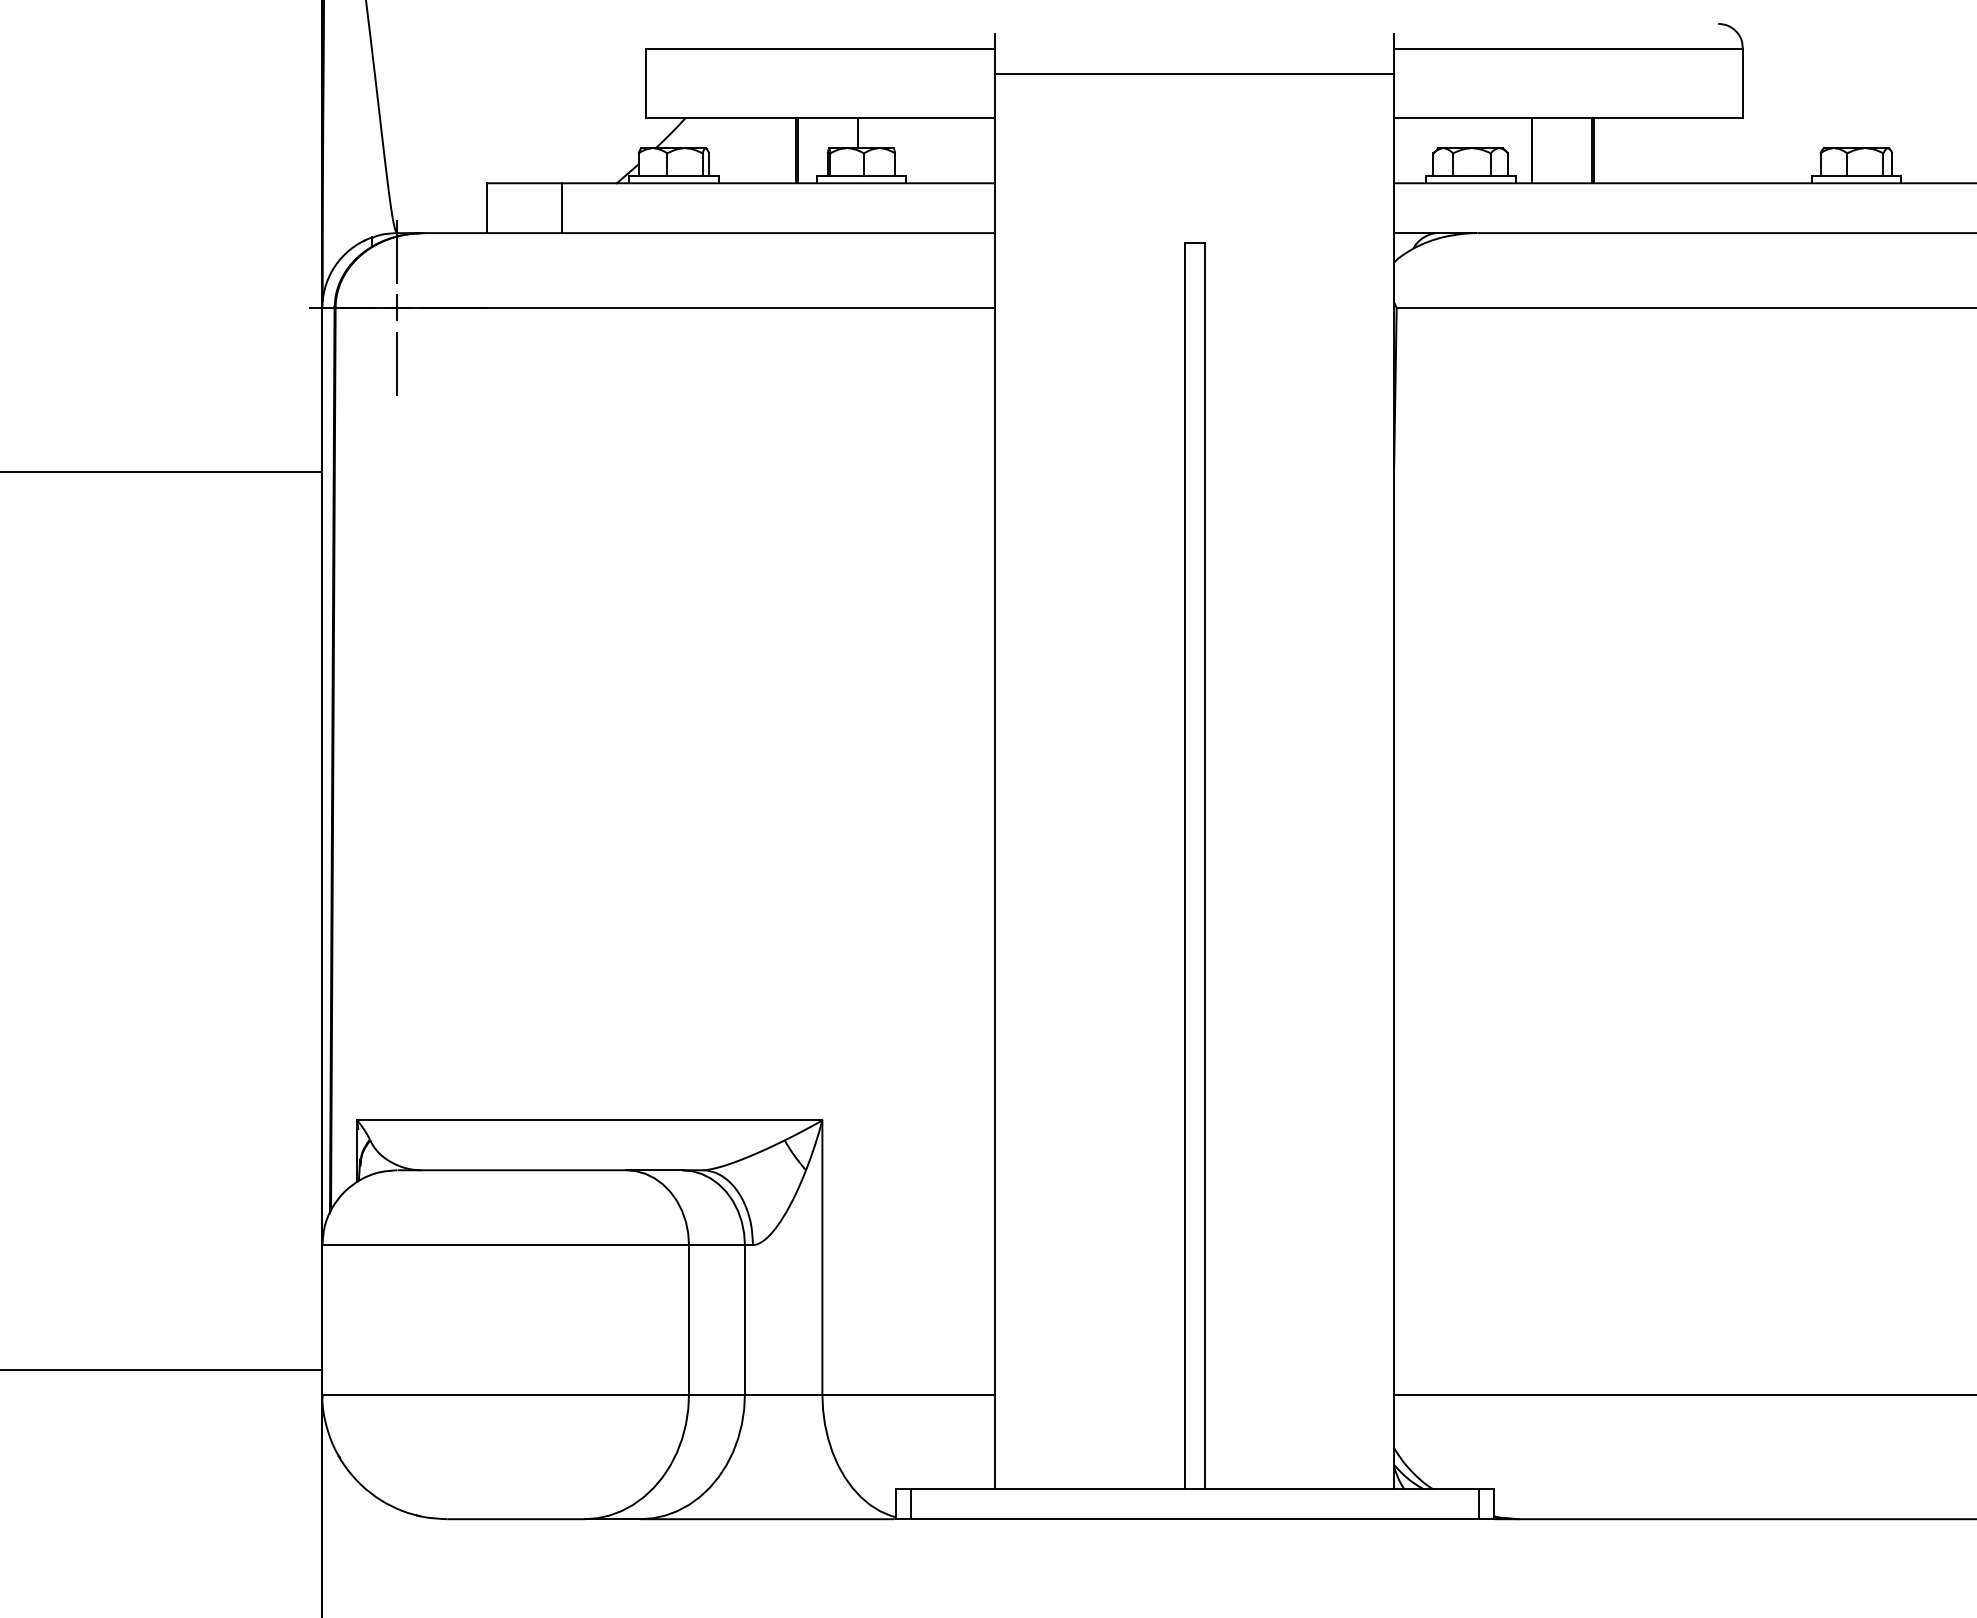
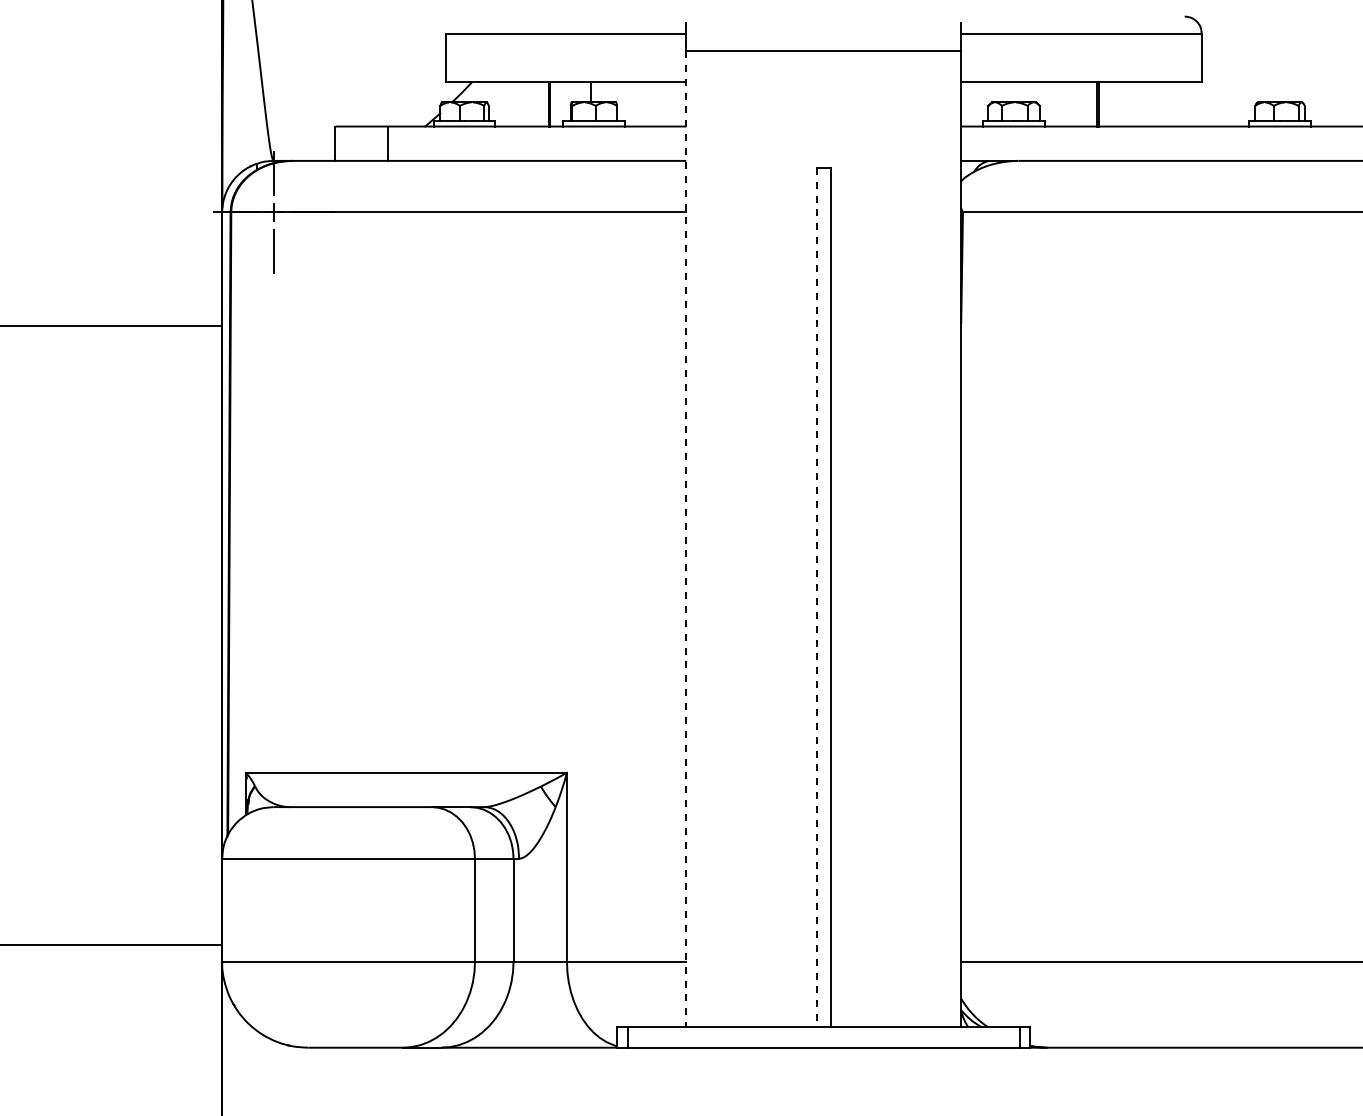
line: (1532, 149) -> (1056, 103), removed
line: (995, 782) -> (686, 539), solid -> dashed
line: (1184, 866) -> (816, 597), solid -> dashed

